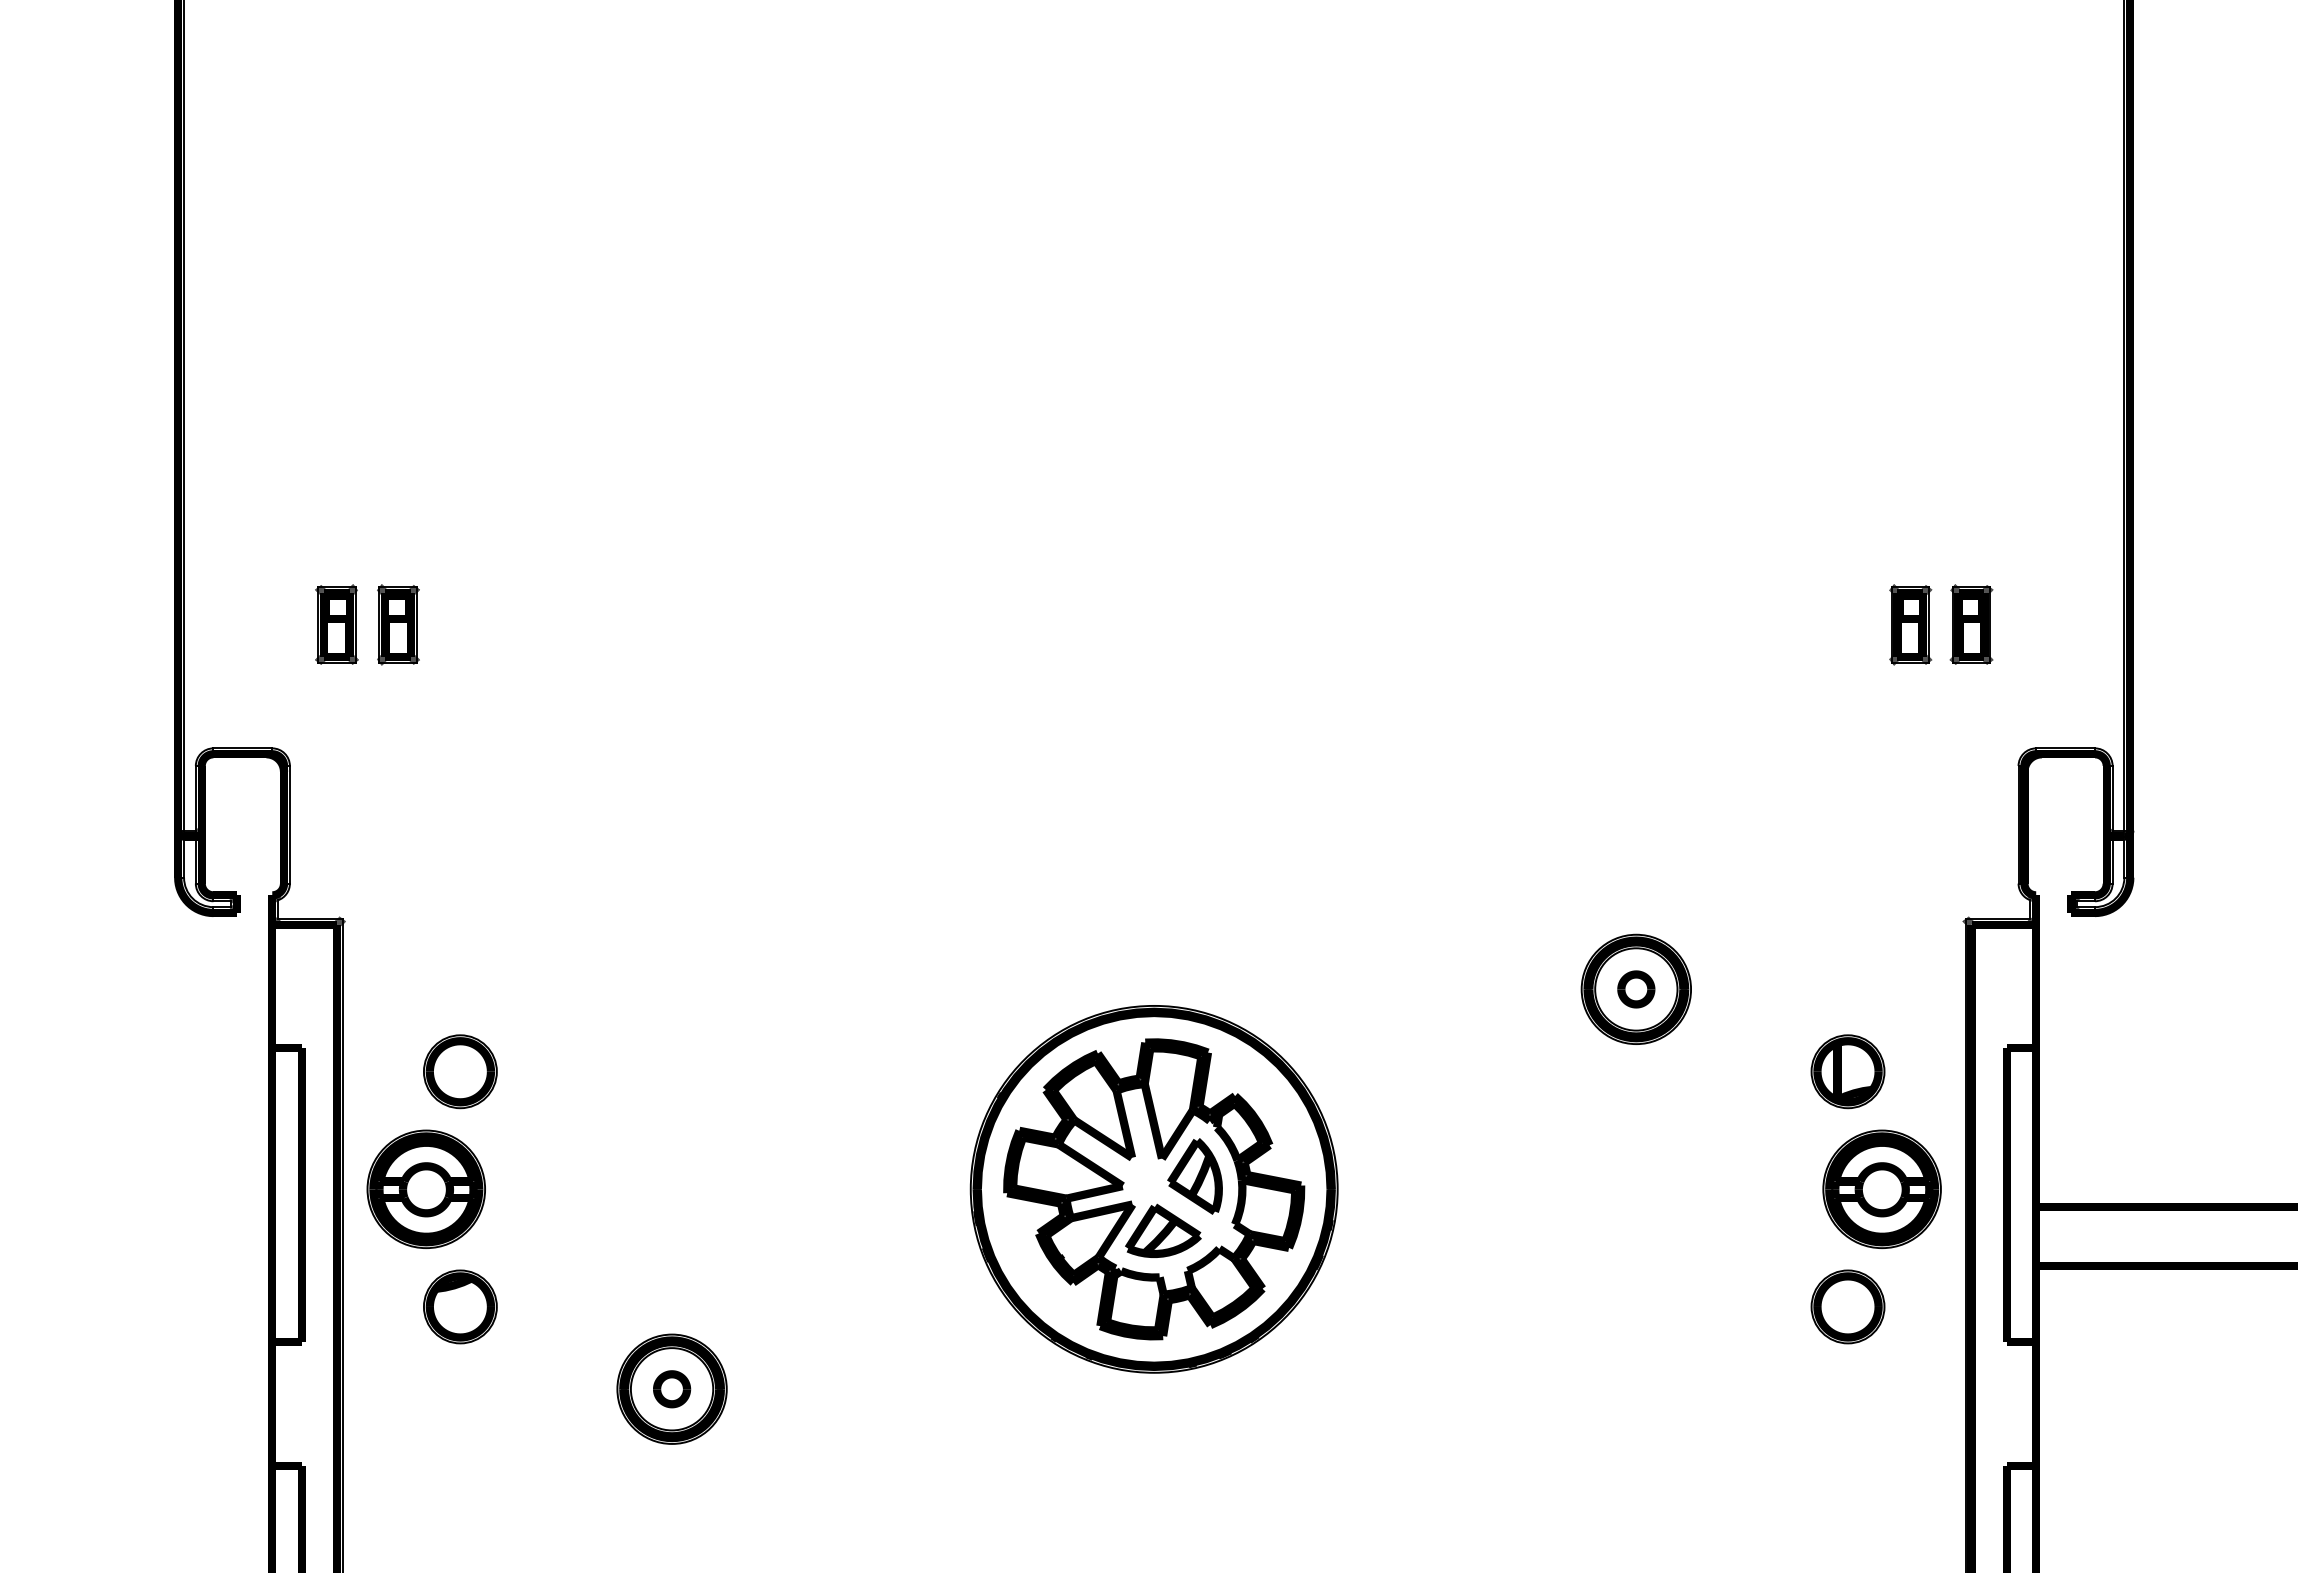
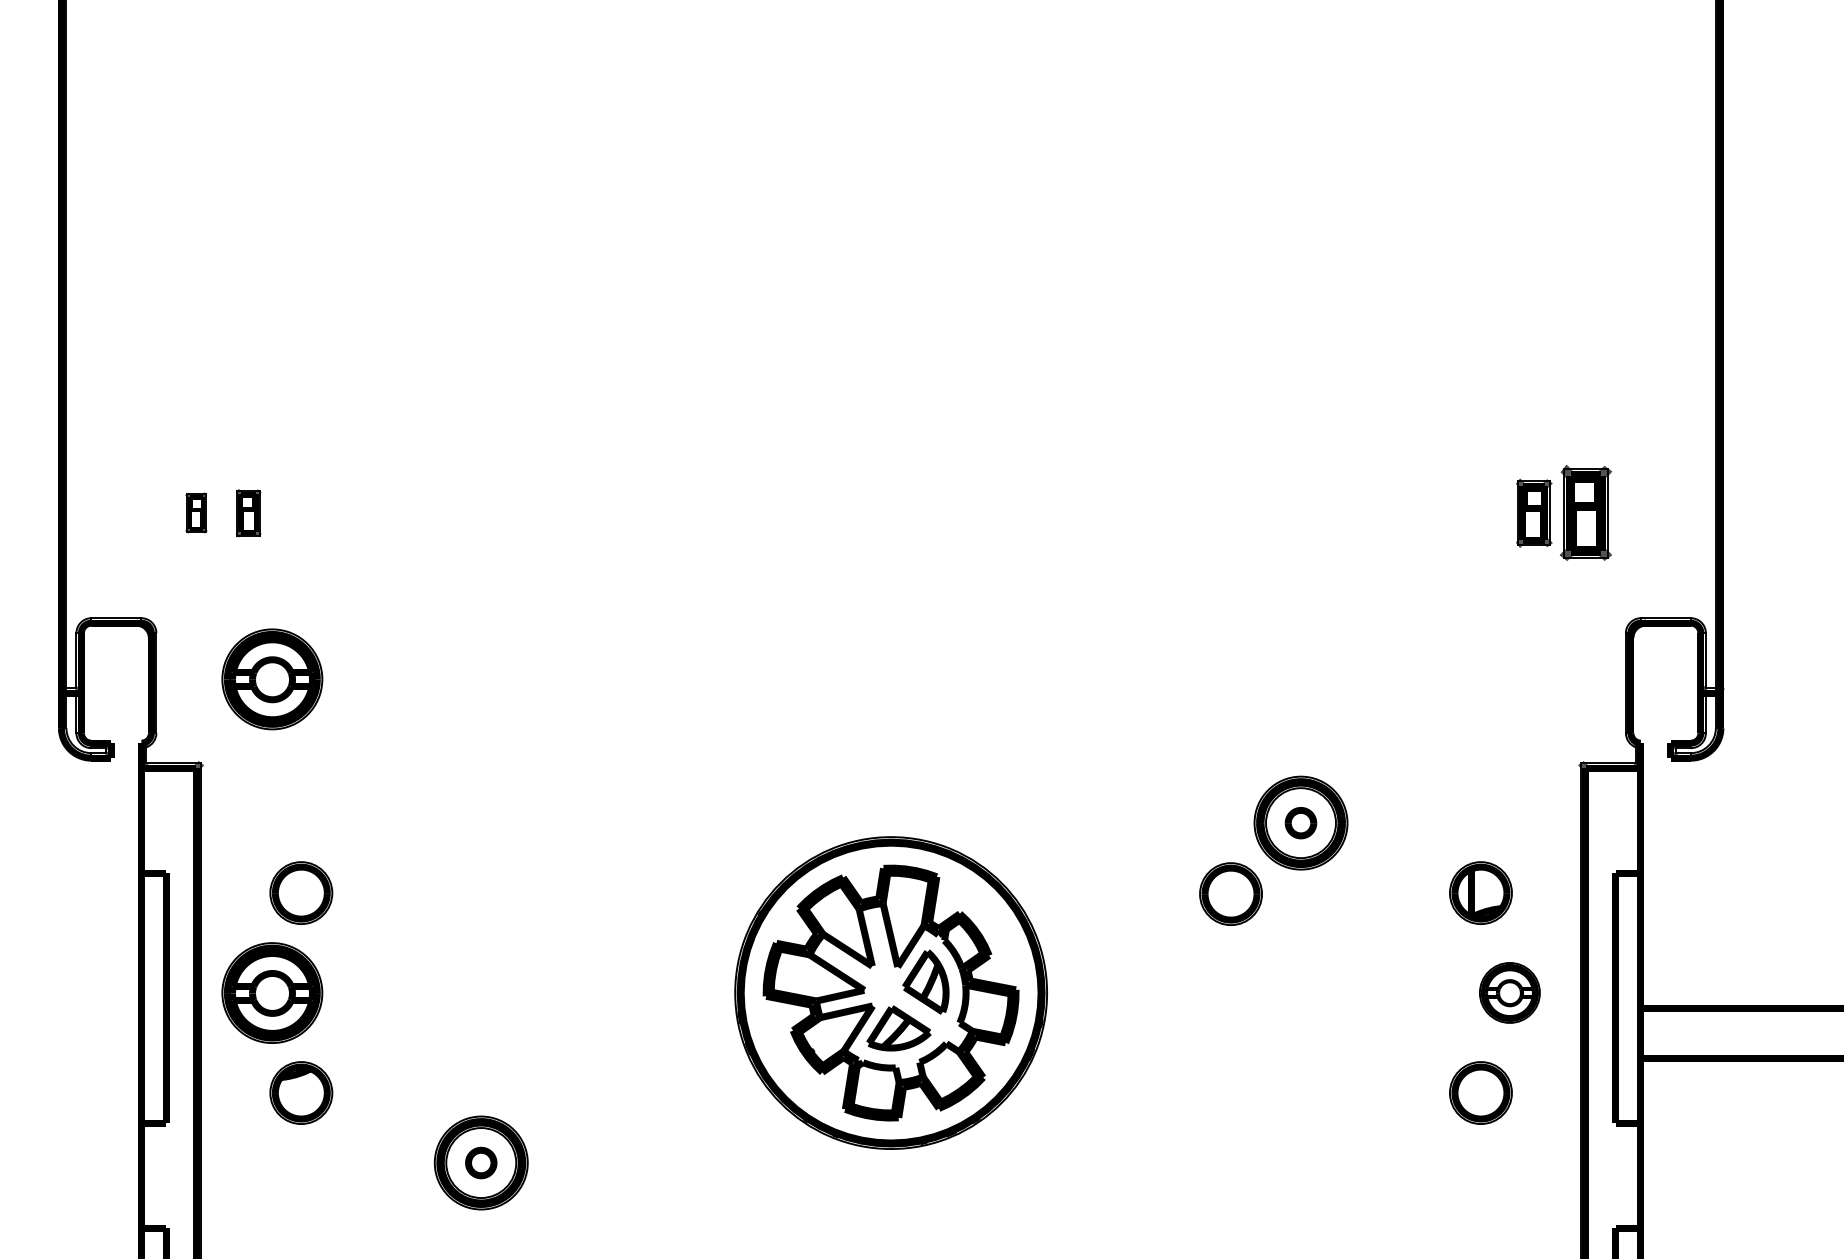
part: (336, 624) -> (196, 512), size x0.6
part: (398, 624) -> (248, 512), size x0.7
part: (1971, 624) -> (1585, 512), size x1.4
part: (425, 819) -> (271, 678), added
part: (1553, 1072) -> (1230, 893), added
part: (1881, 1188) -> (1509, 992), size x0.6

